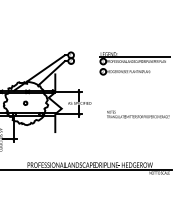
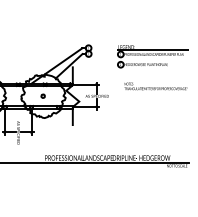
text: (137, 114) -> (155, 86), moved

